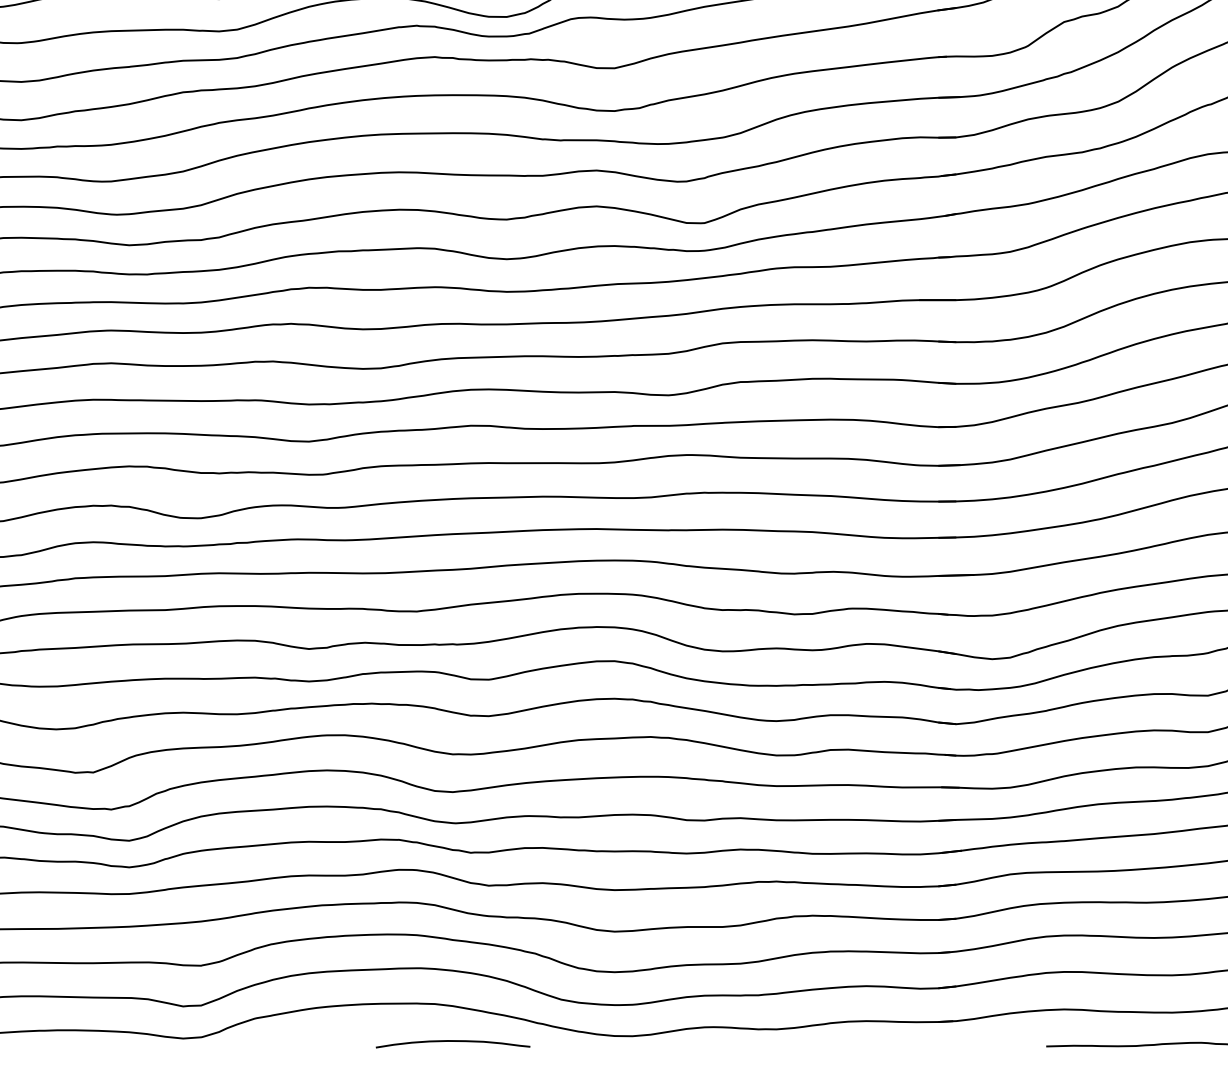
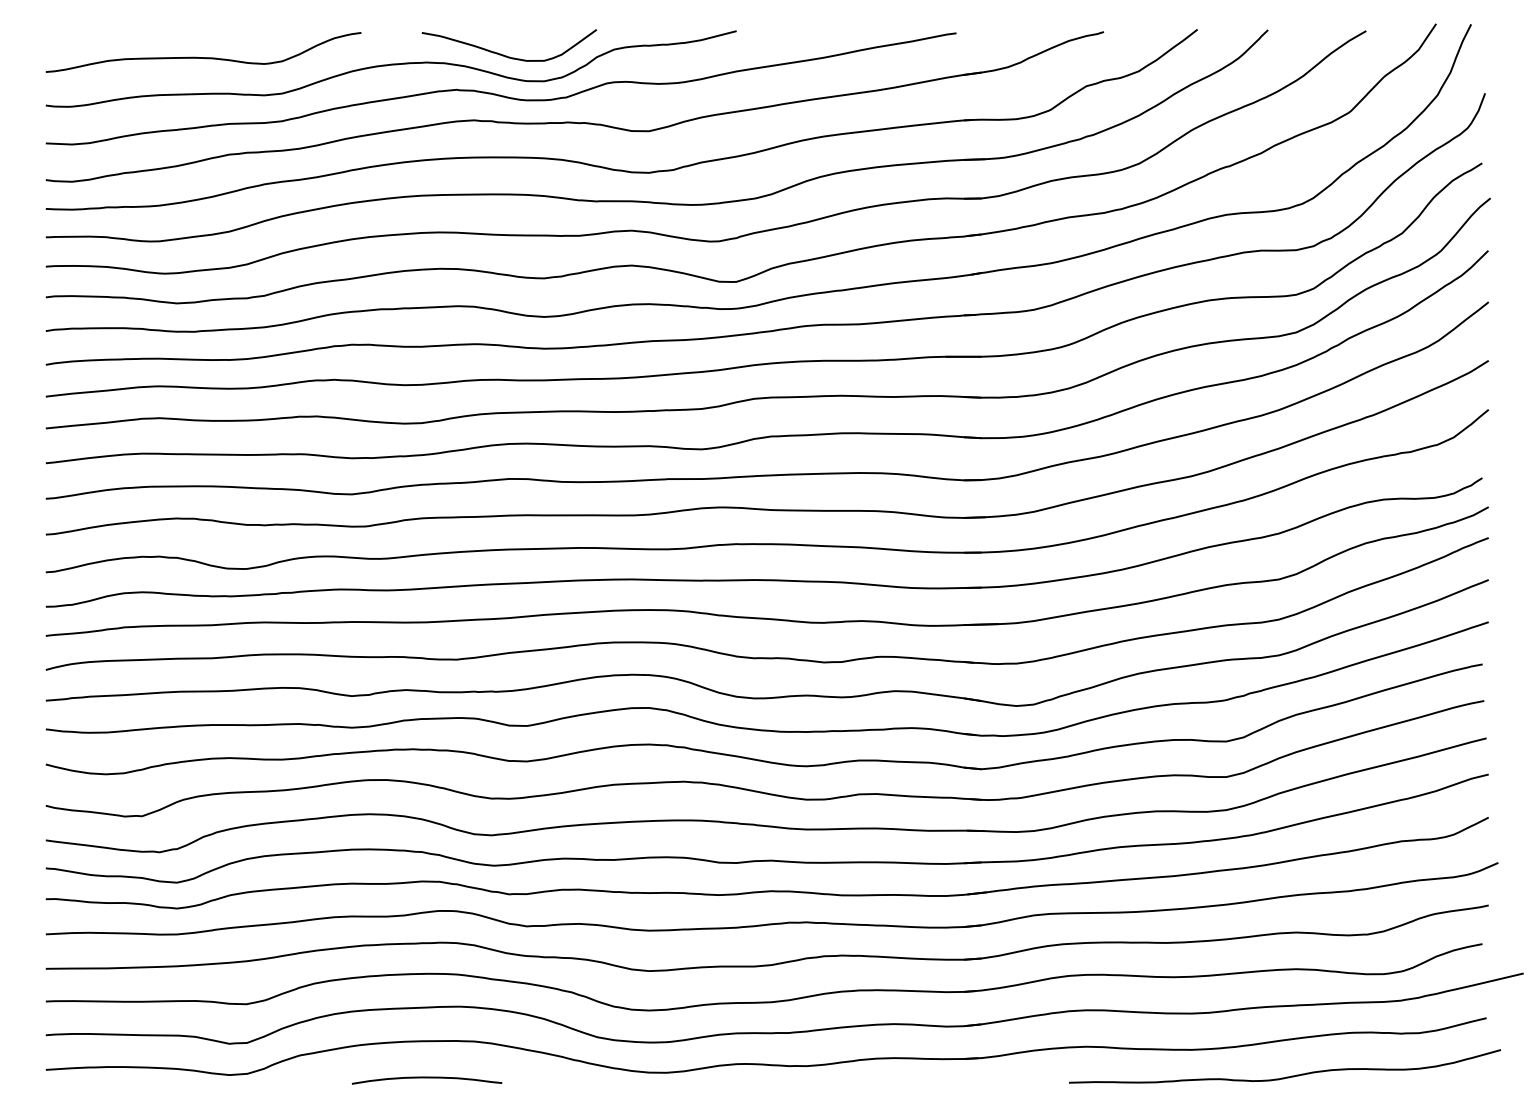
curve: (452, 1042) -> (426, 1078), moved

